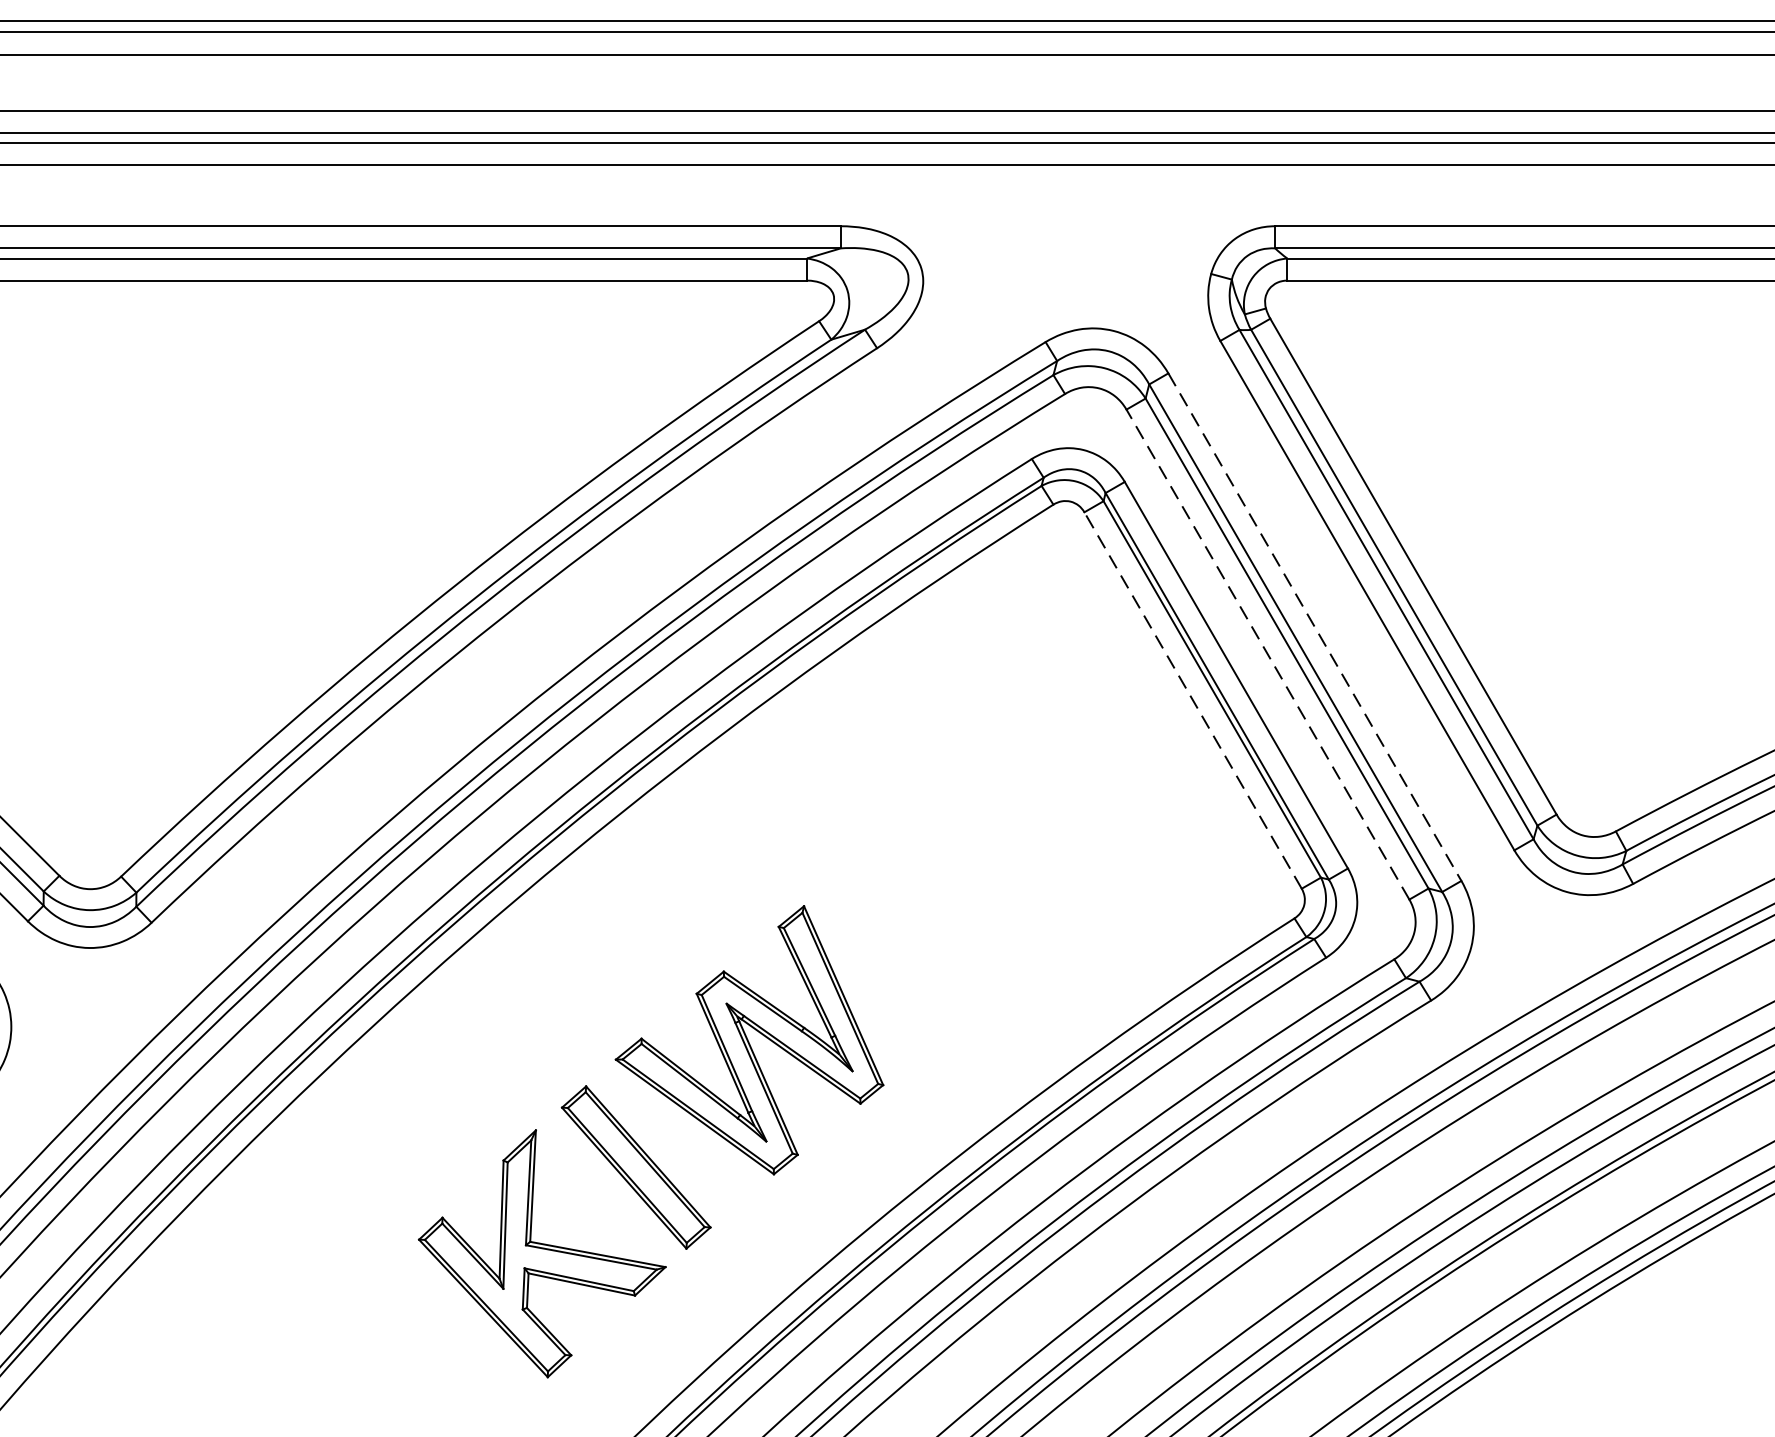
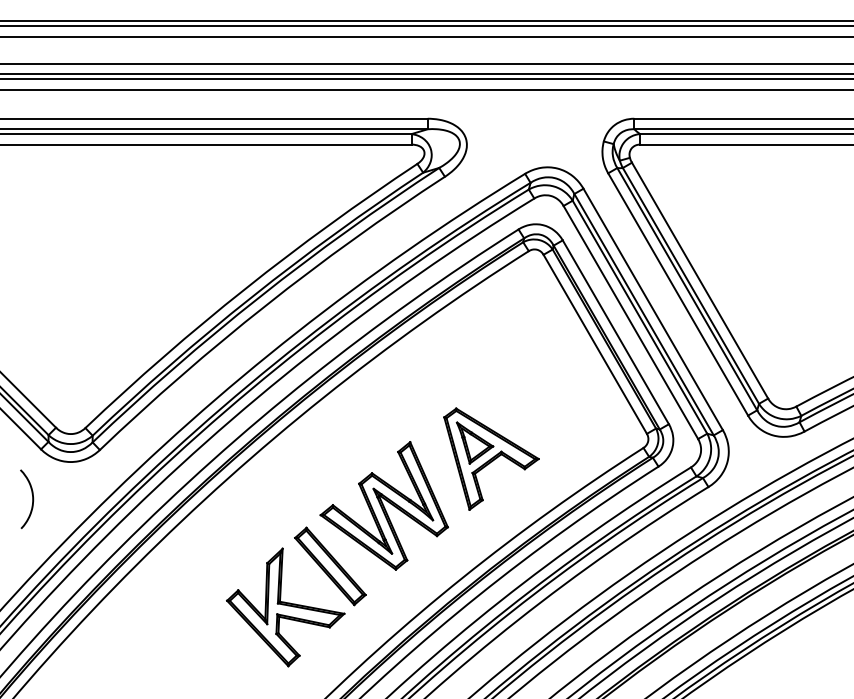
line: (1315, 627) -> (653, 309), dashed -> solid
line: (1267, 654) -> (630, 322), dashed -> solid
line: (1193, 698) -> (595, 343), dashed -> solid
part: (974, 940) -> (491, 458), added

